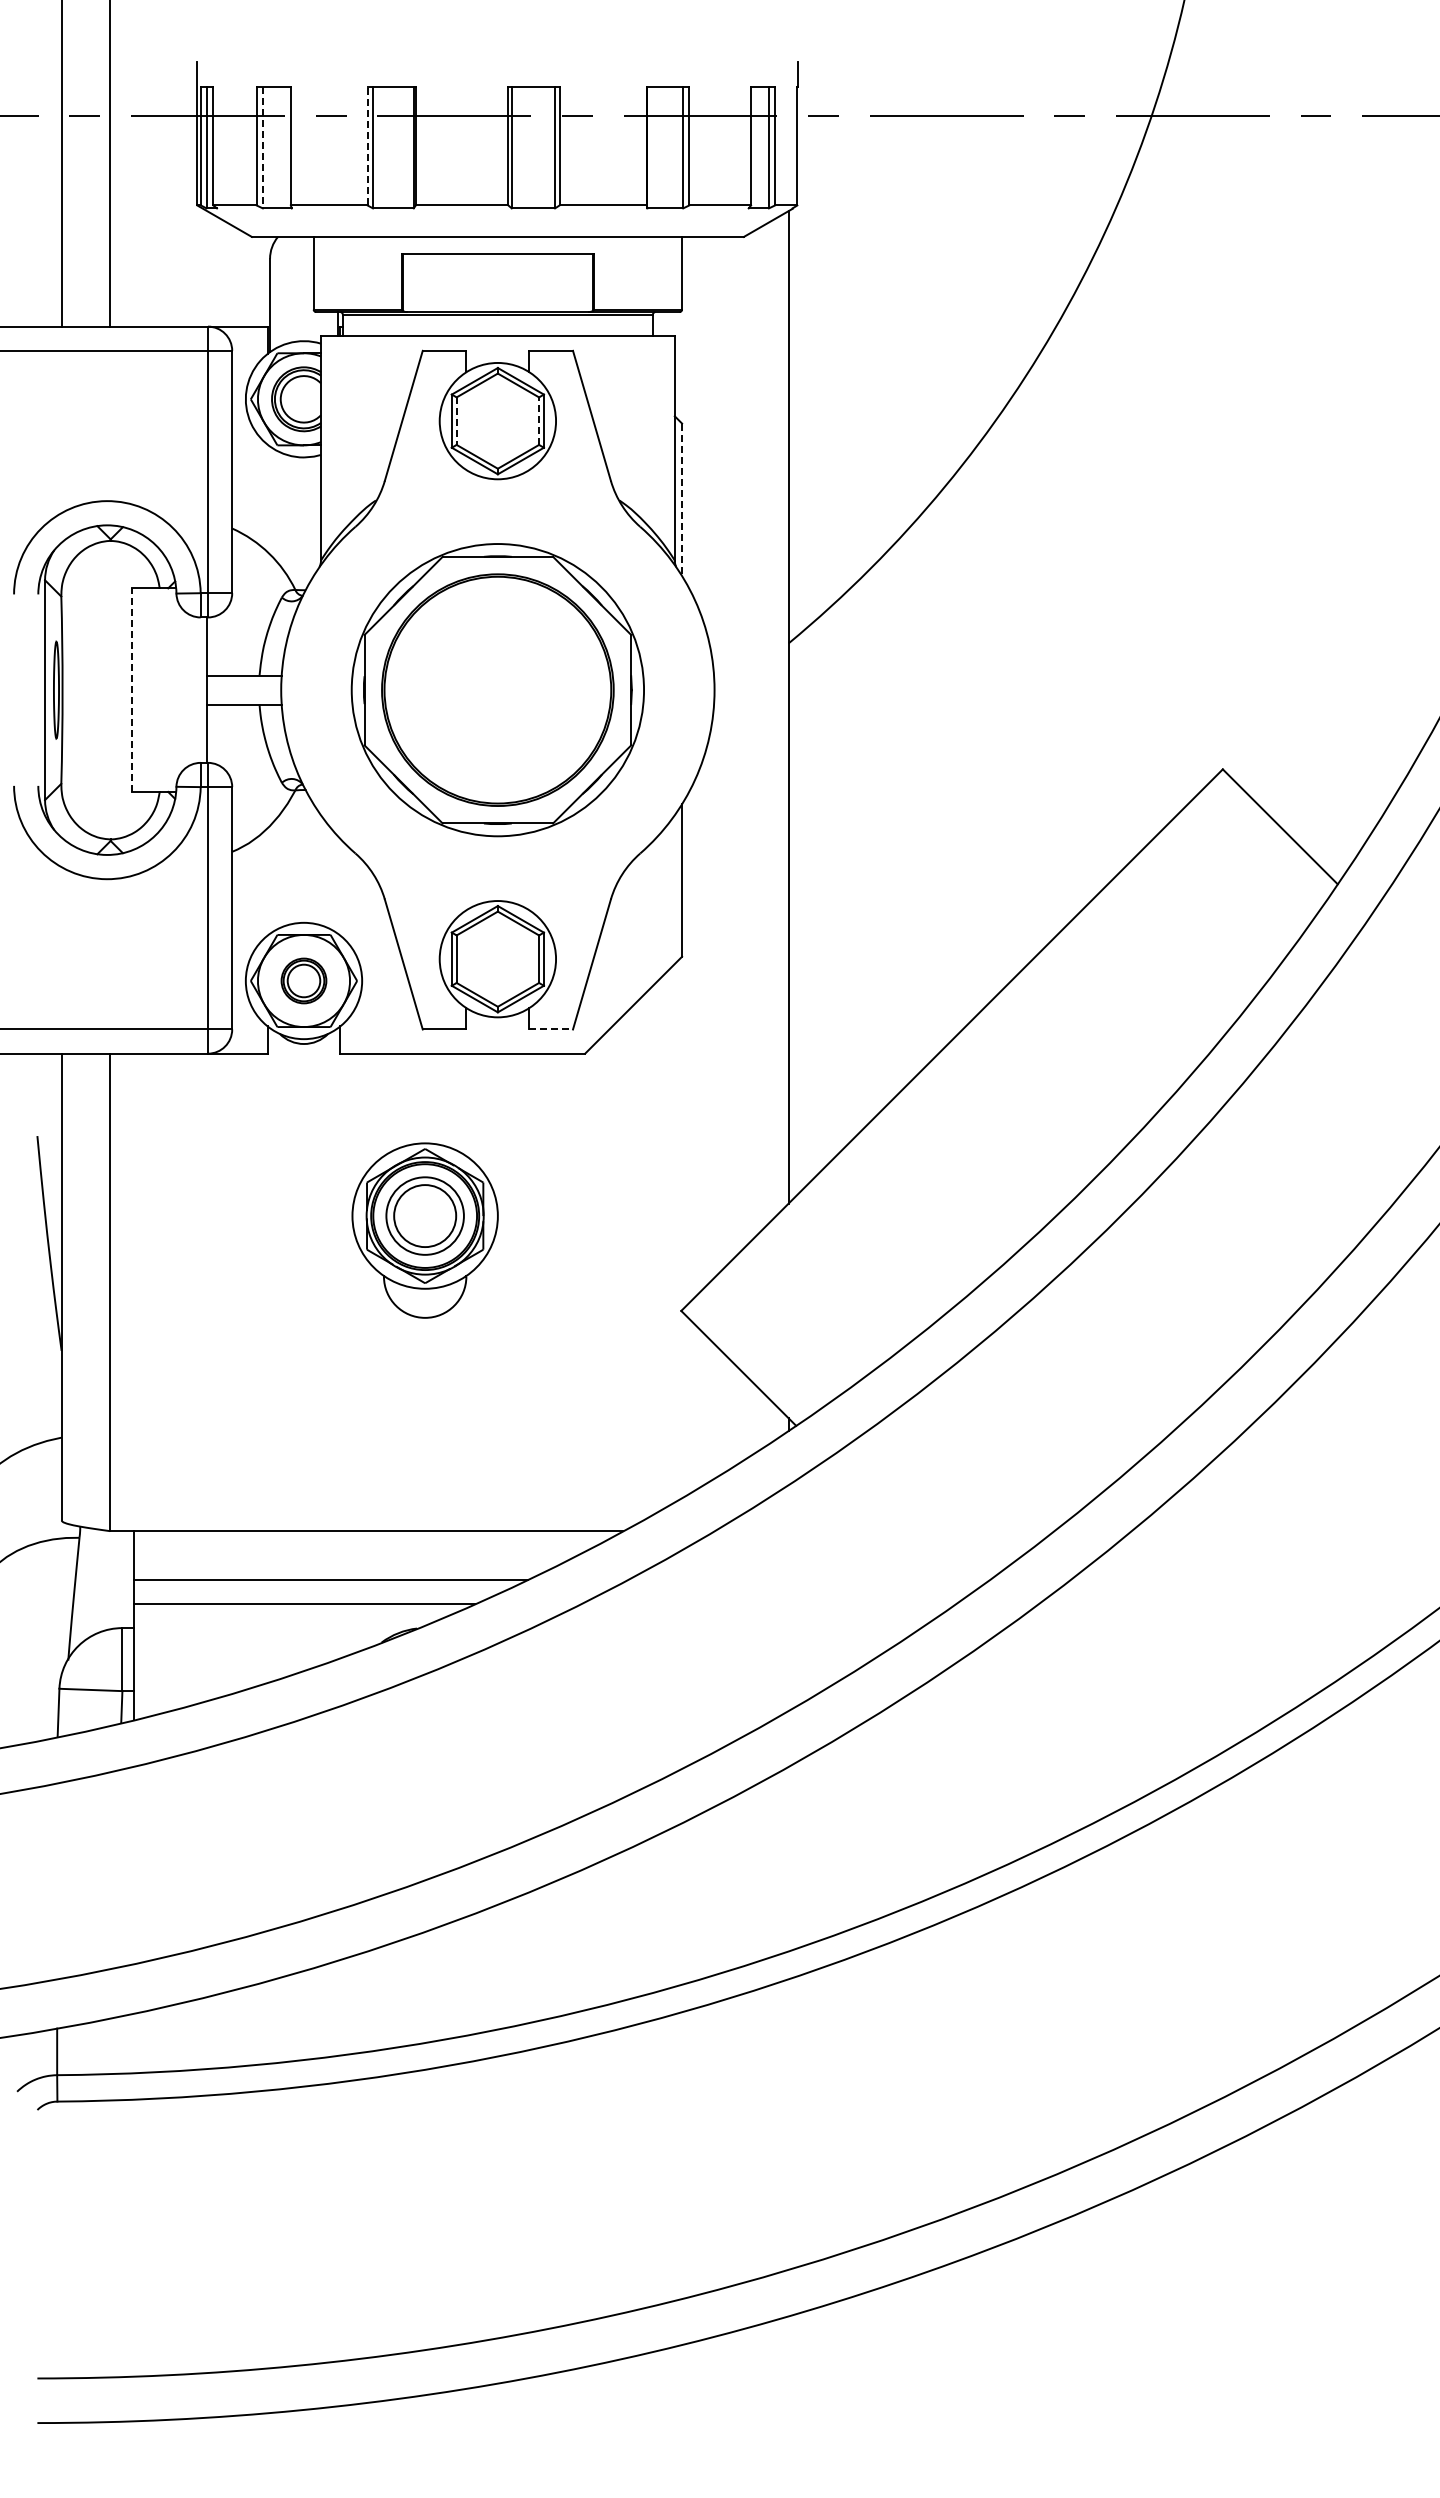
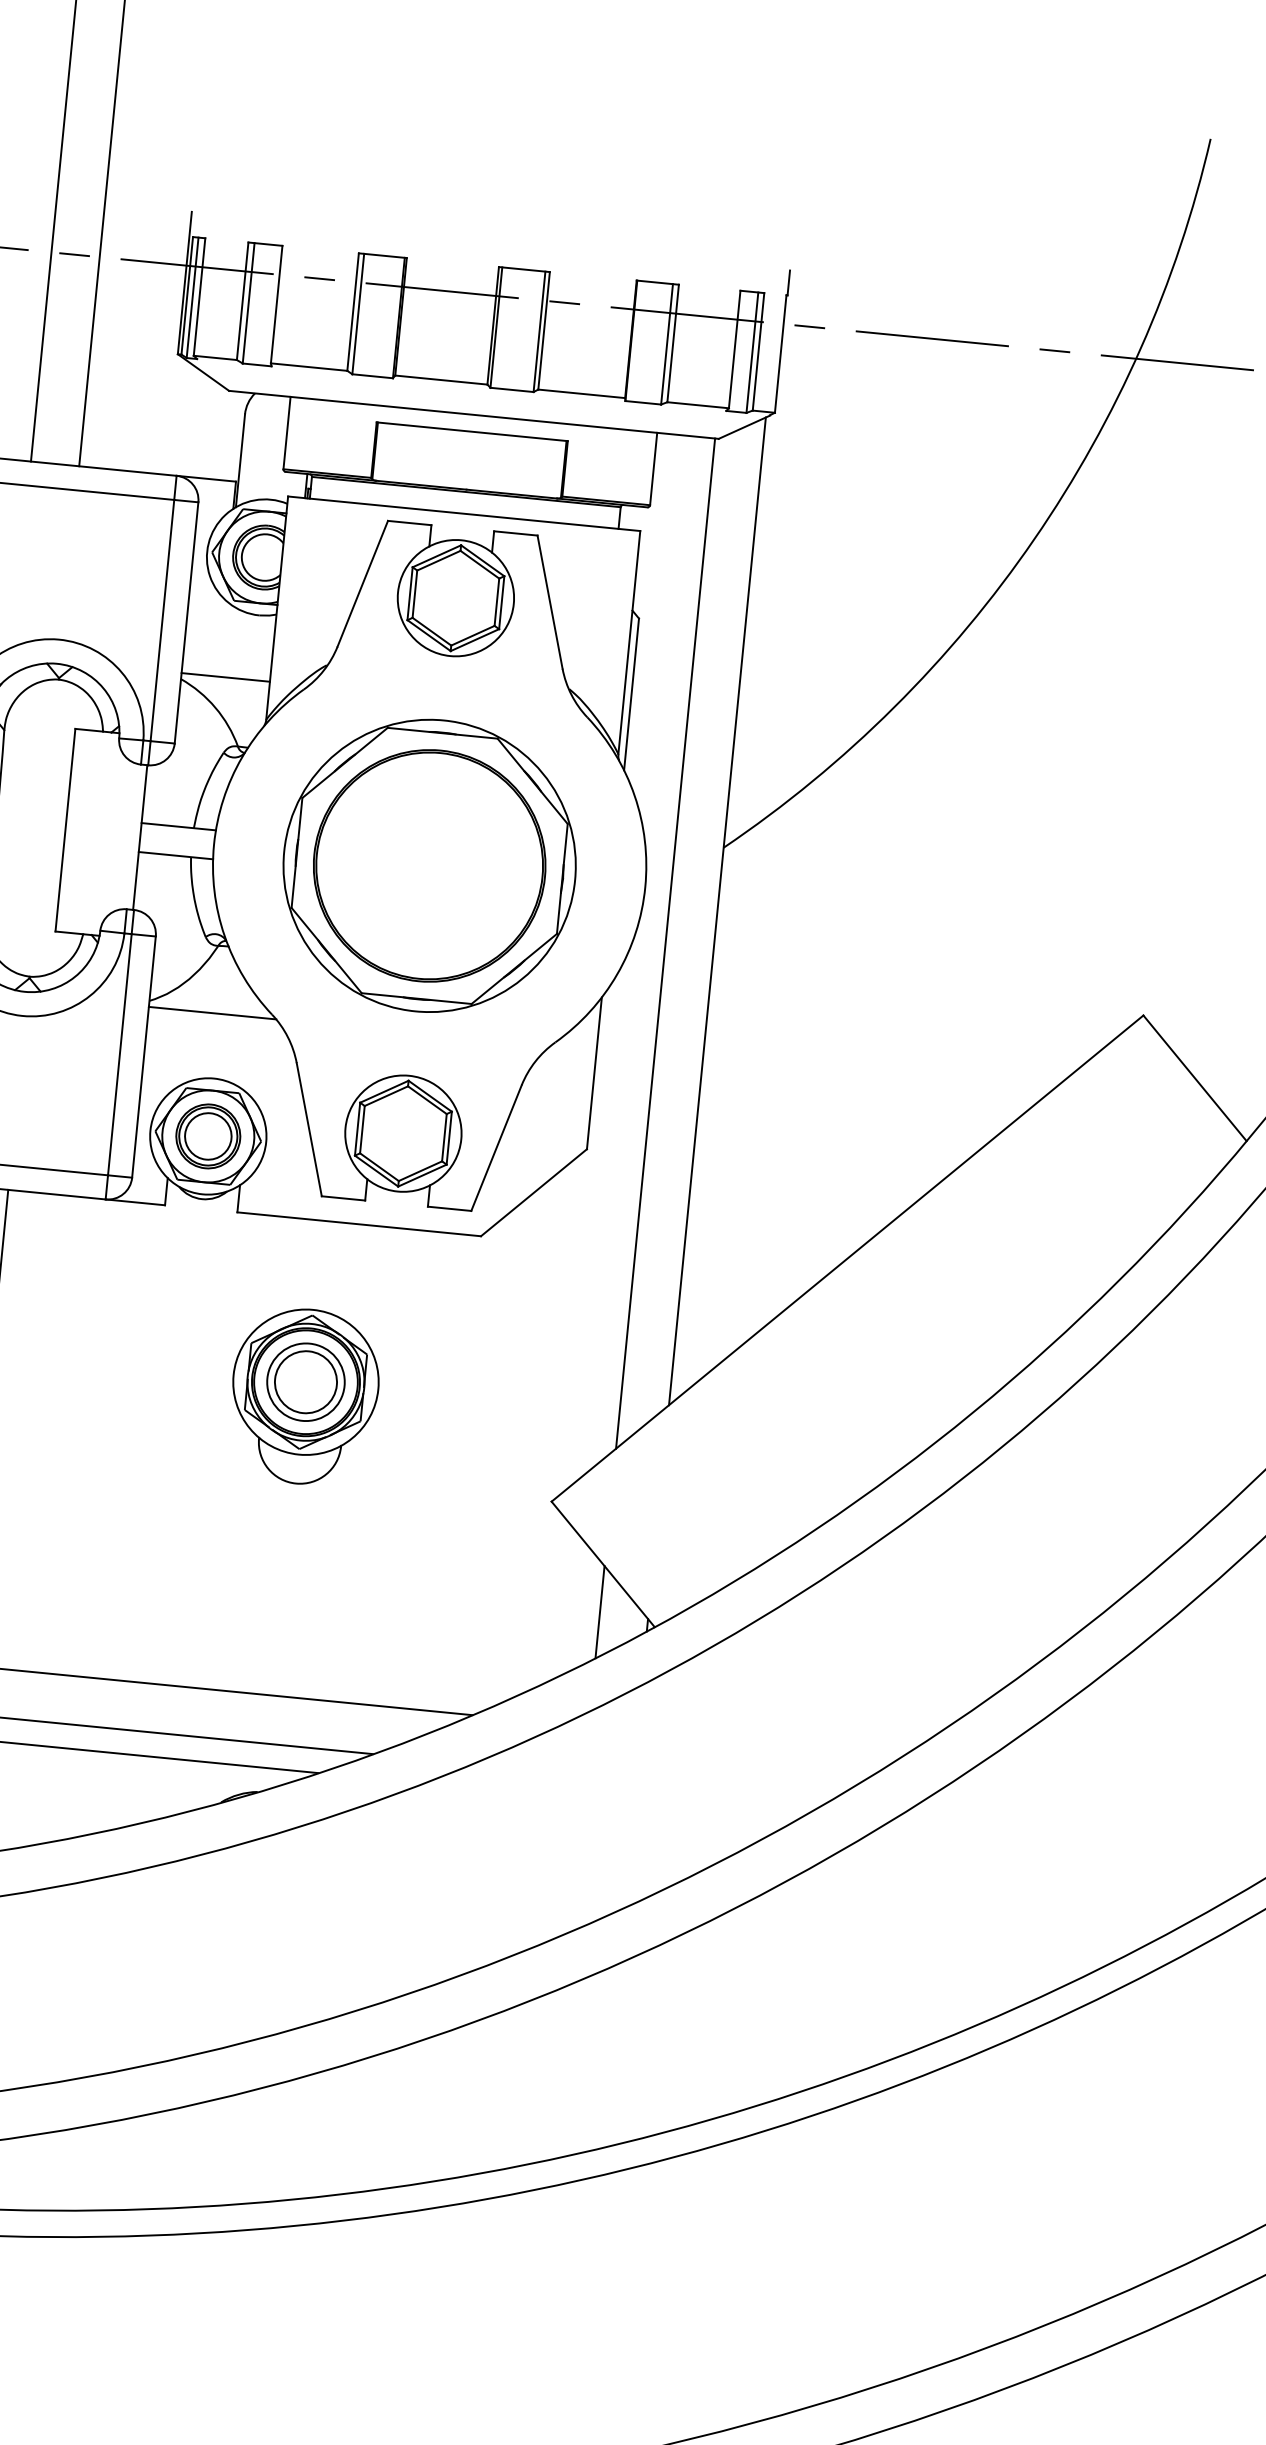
line: (367, 145) -> (353, 311), dashed -> solid
line: (262, 148) -> (248, 303), dashed -> solid
line: (456, 421) -> (414, 594), dashed -> solid
line: (539, 421) -> (497, 602), dashed -> solid
line: (682, 500) -> (631, 695), dashed -> solid
line: (276, 522) -> (225, 677), added
line: (131, 690) -> (65, 830), dashed -> solid
line: (740, 744) -> (665, 943), added
line: (296, 857) -> (212, 1012), added
part: (303, 980) -> (207, 1135), size x1.43
line: (551, 1029) -> (449, 1208), dashed -> solid
line: (740, 1415) -> (600, 1611), added

